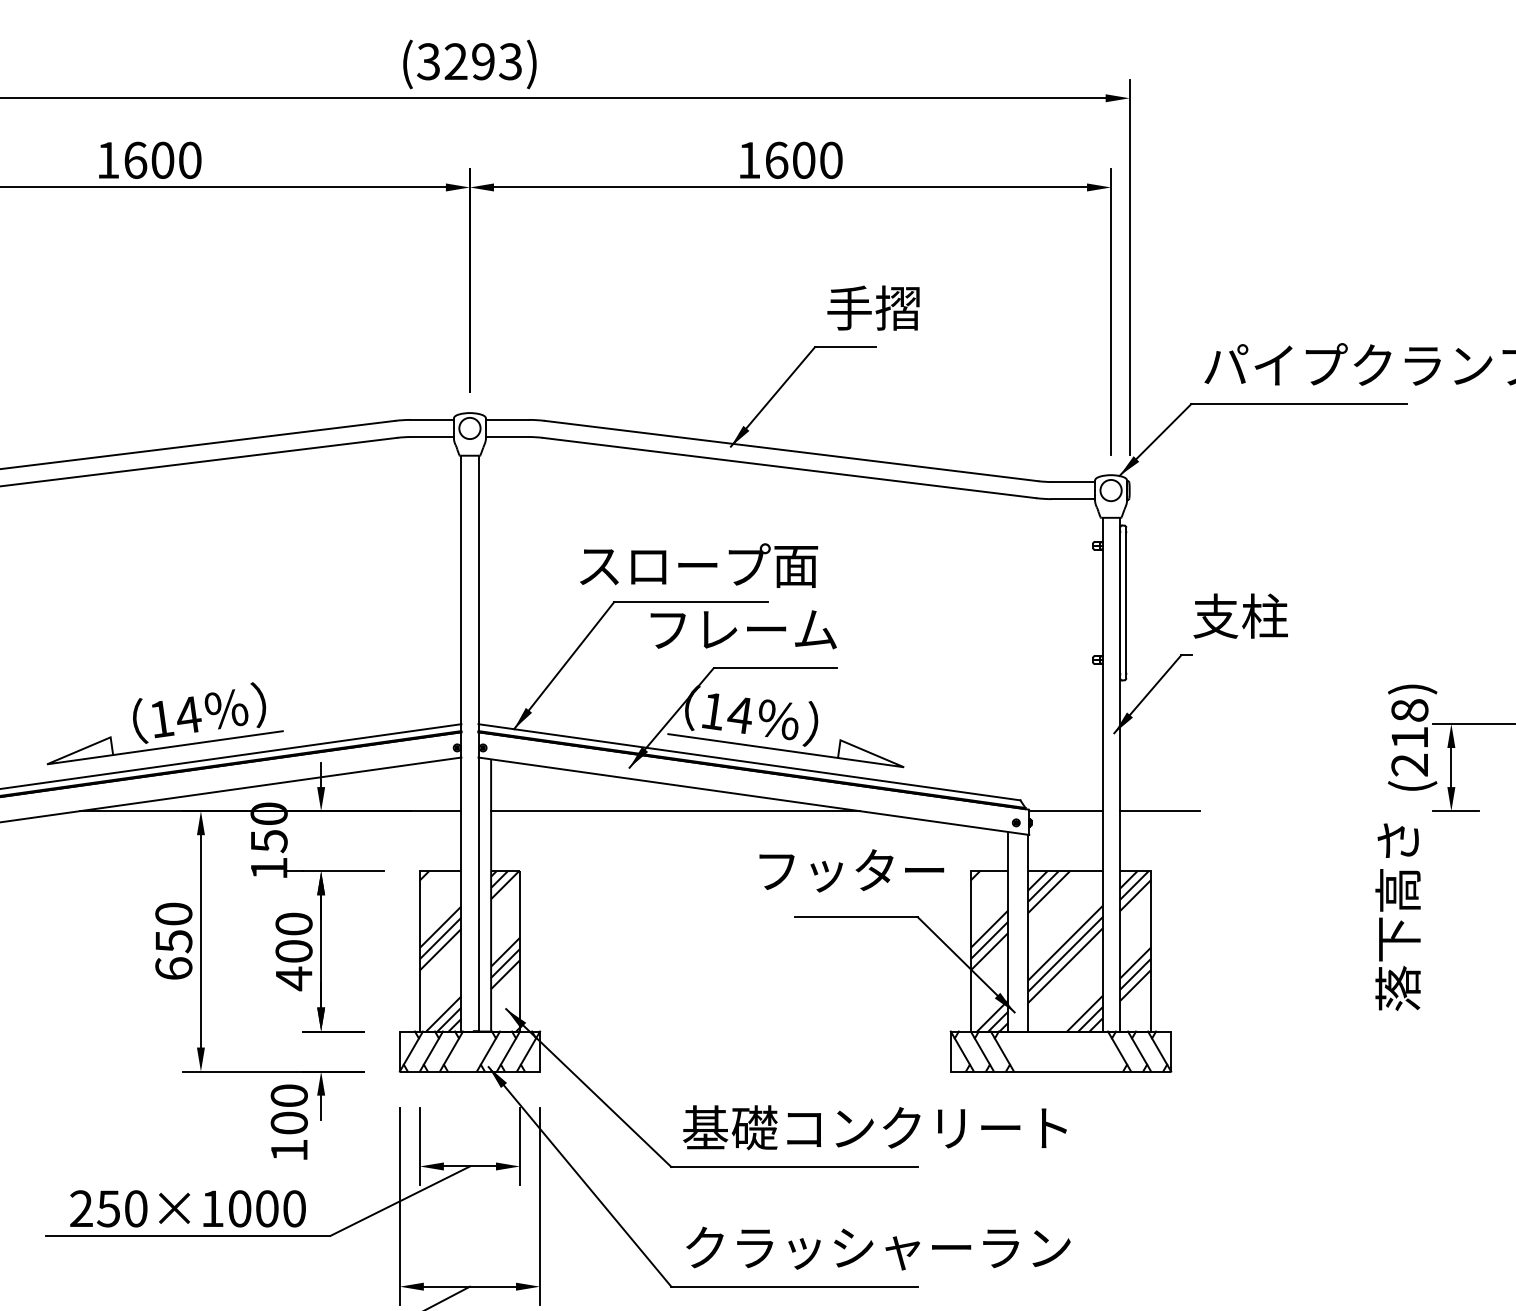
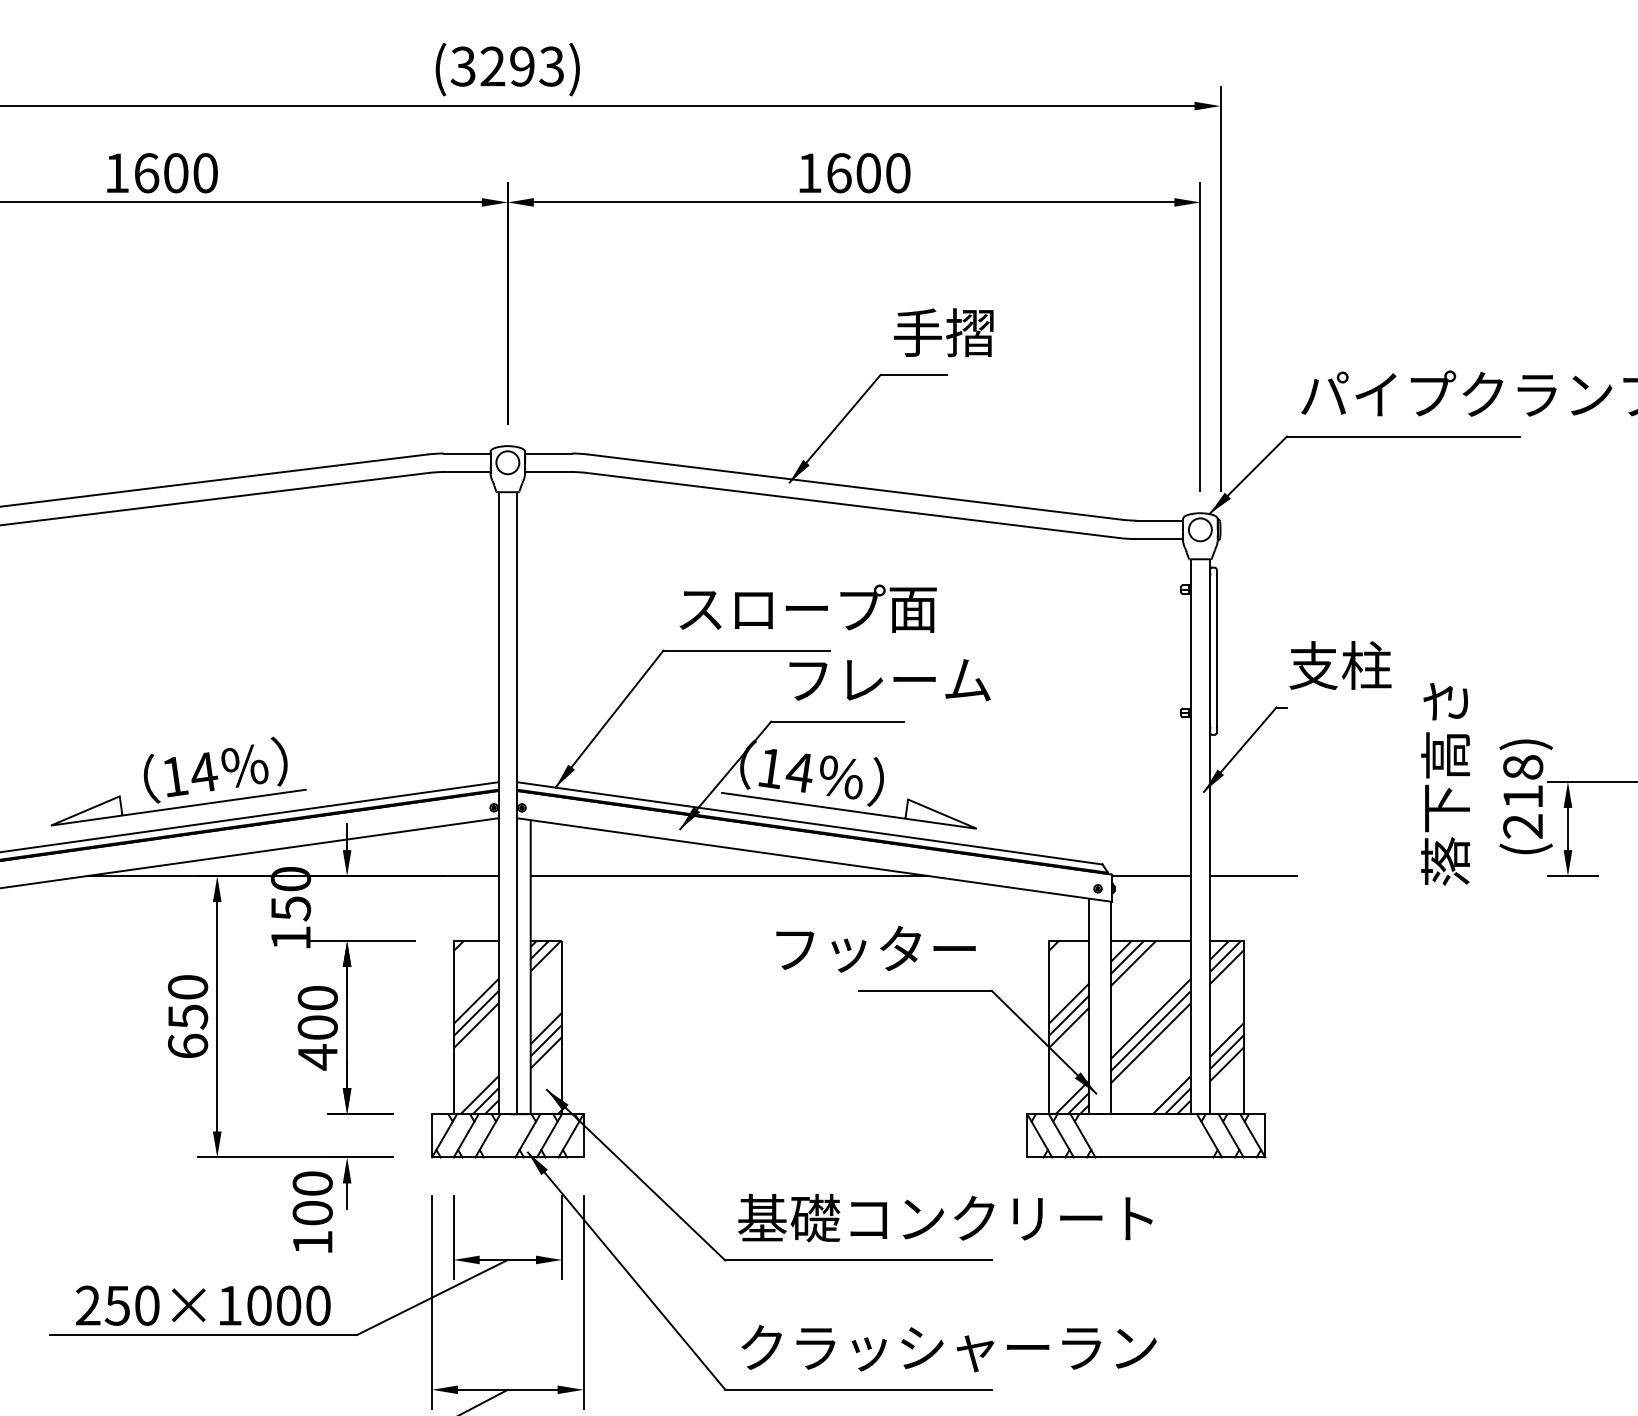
text: (699, 565) -> (808, 608), moved
text: (743, 629) -> (889, 679), moved
text: (851, 870) -> (875, 948), moved
text: (1397, 916) -> (1444, 783), moved

